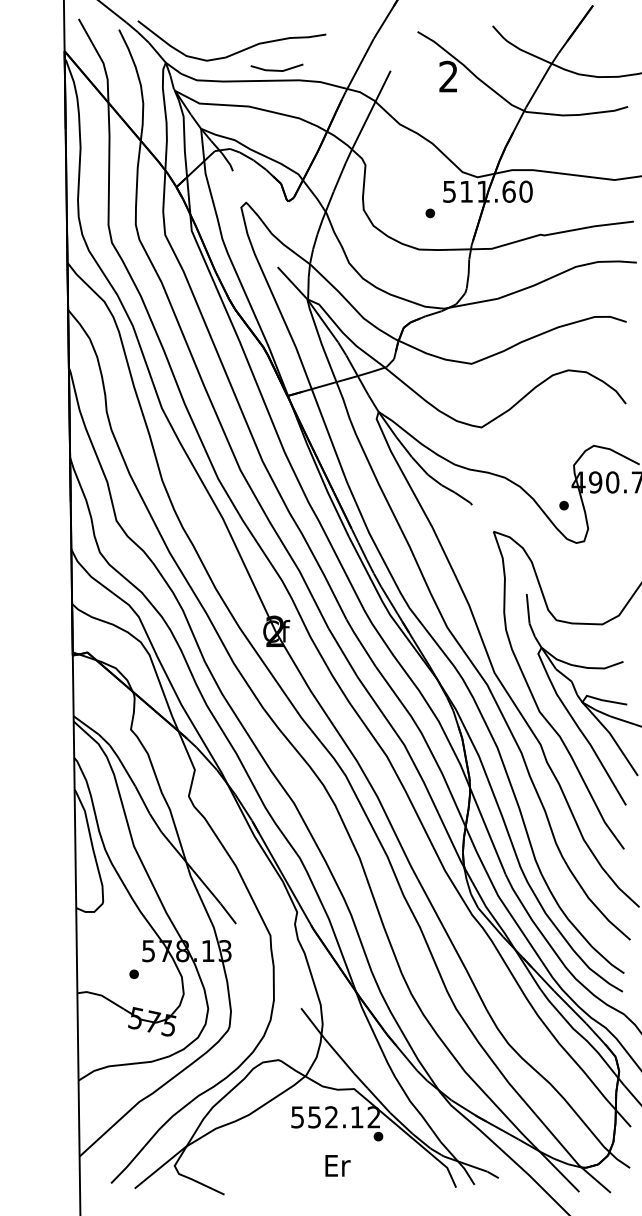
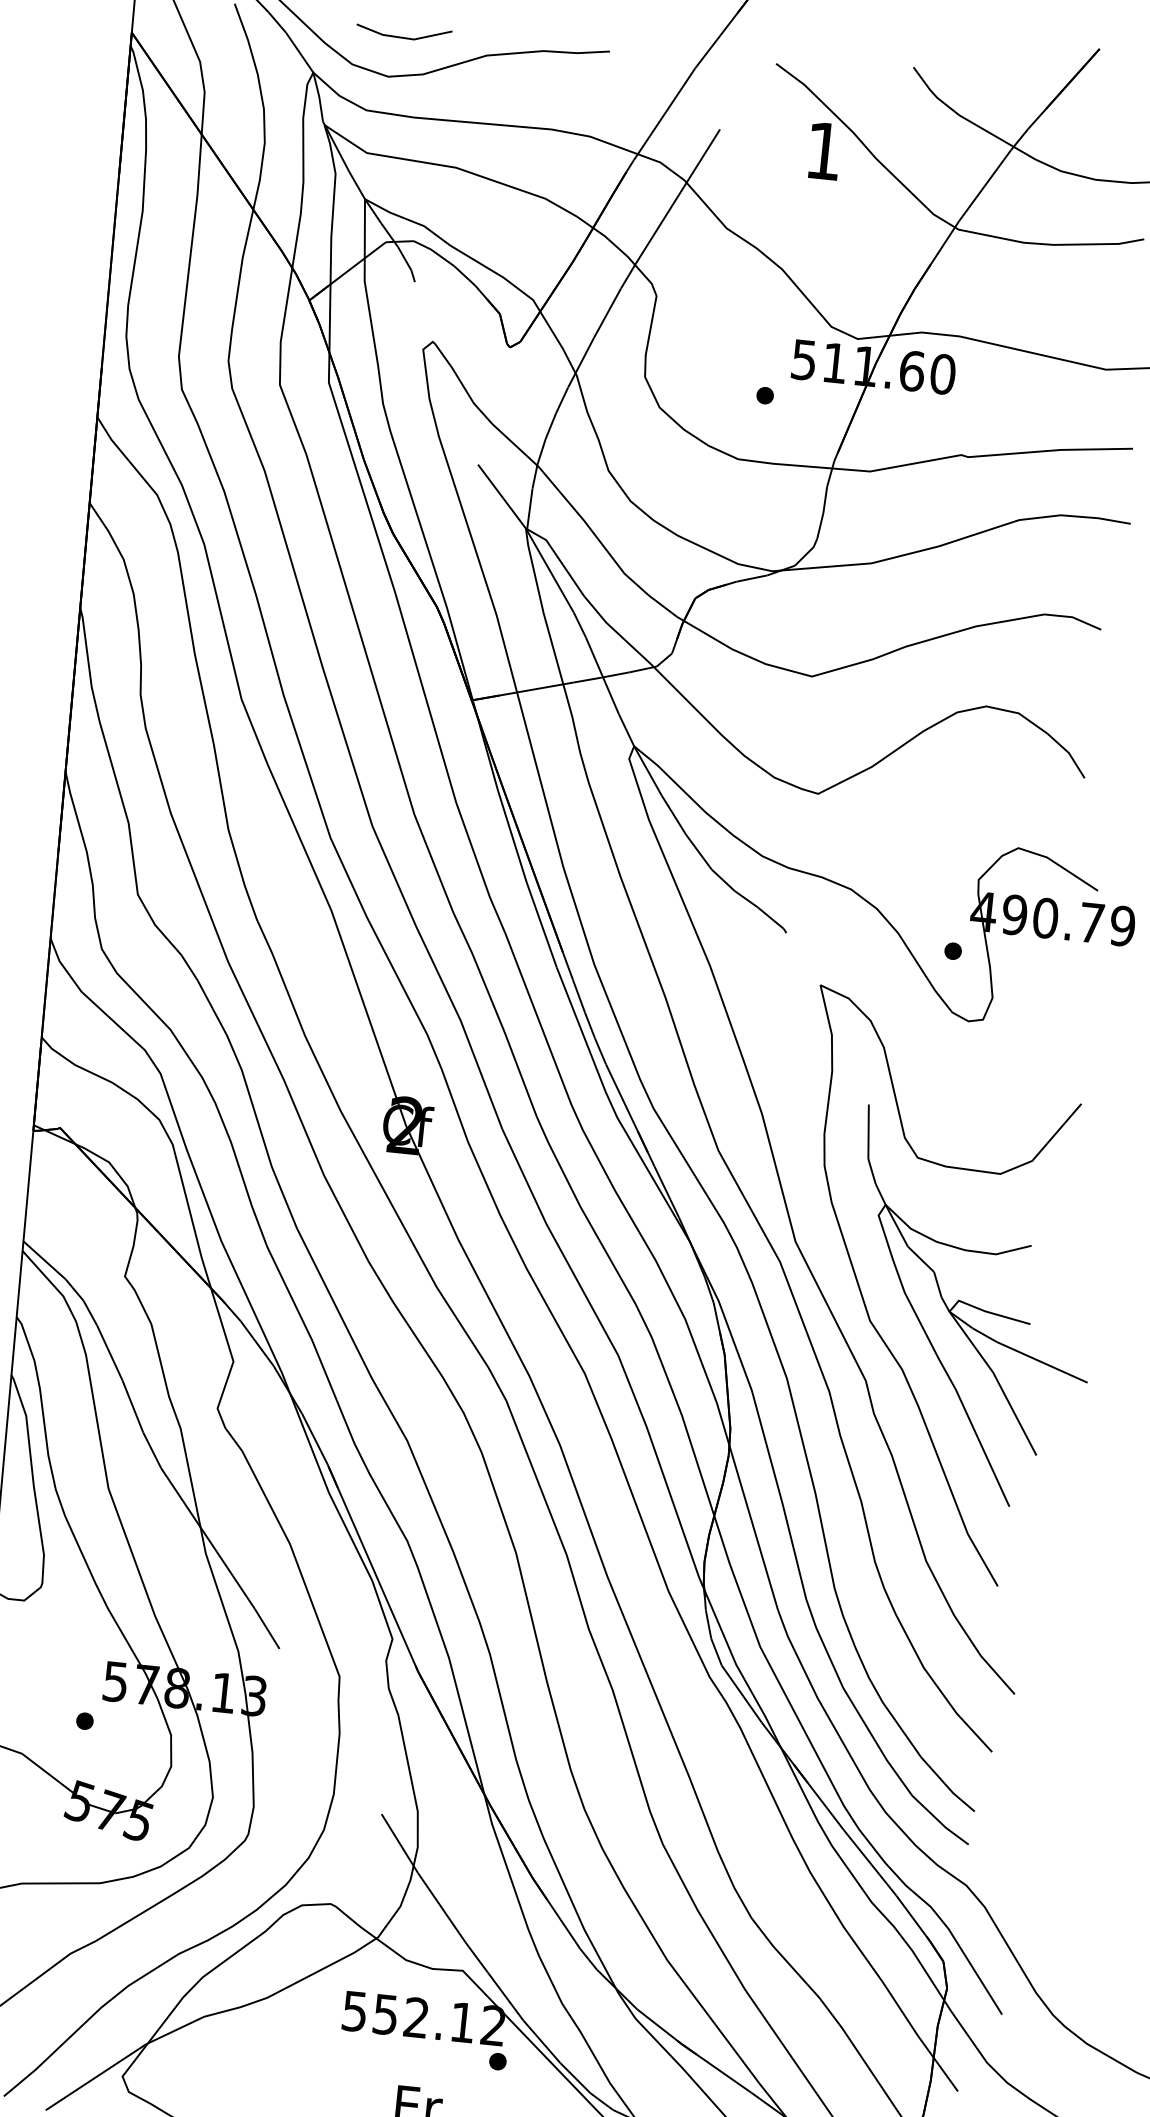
line: (276, 69) -> (402, 35), moved
text: (448, 76) -> (823, 150), 2 -> 1

